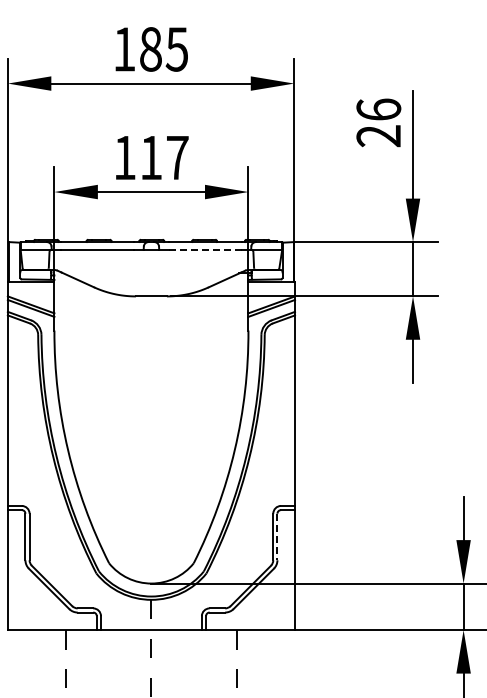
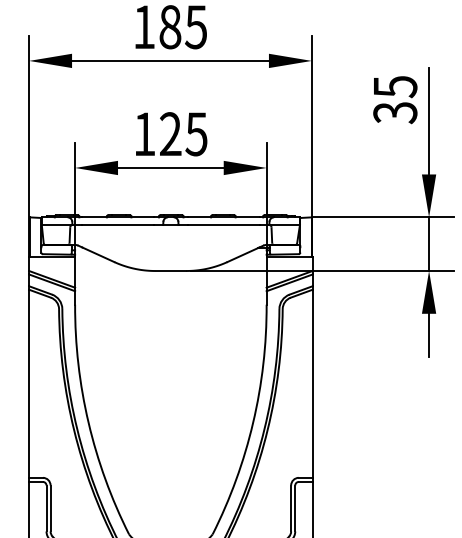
text: (378, 122) -> (395, 99), 26 -> 35
text: (164, 157) -> (183, 133), 117 -> 125
line: (205, 249) -> (224, 224), dashed -> solid
line: (277, 537) -> (295, 508), dashed -> solid

